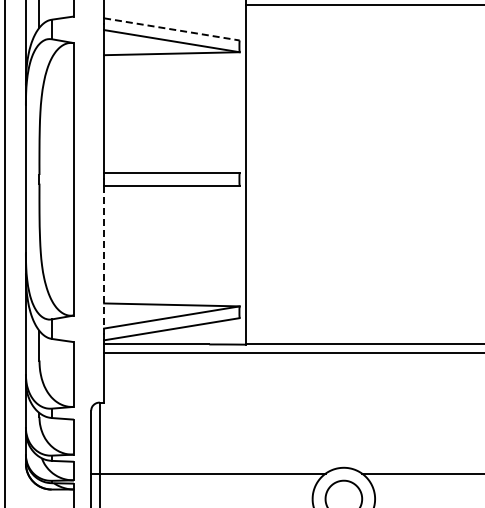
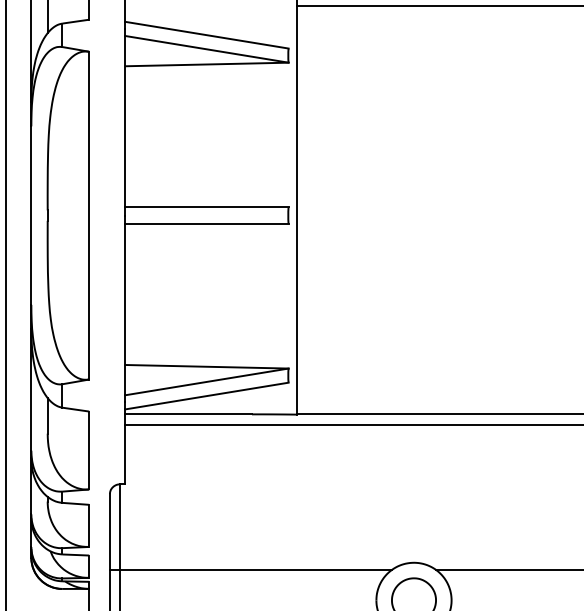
line: (171, 29) -> (206, 35), dashed -> solid
line: (104, 257) -> (125, 309), dashed -> solid

